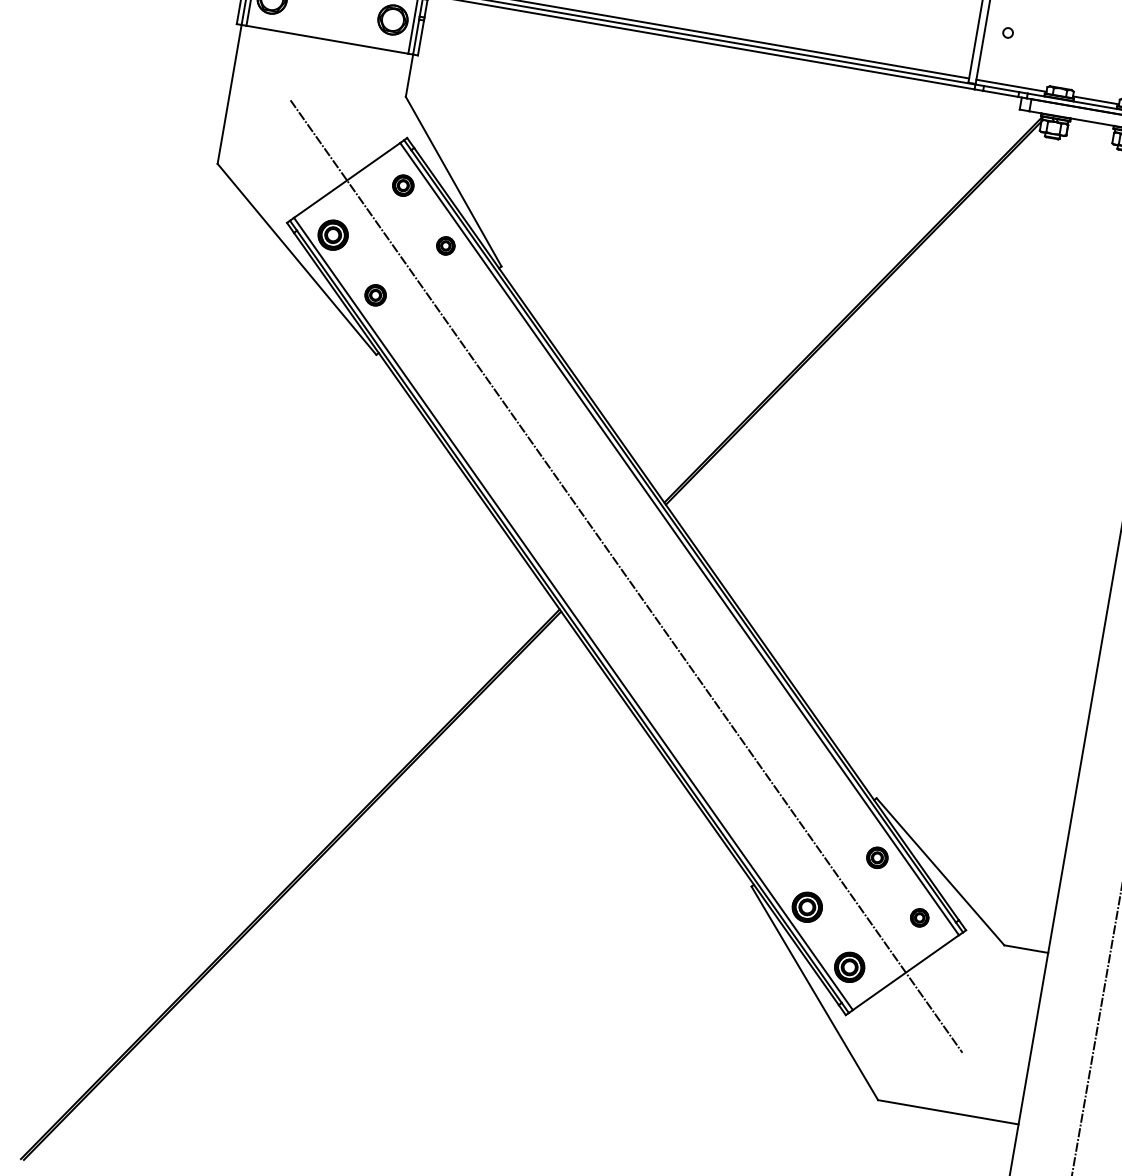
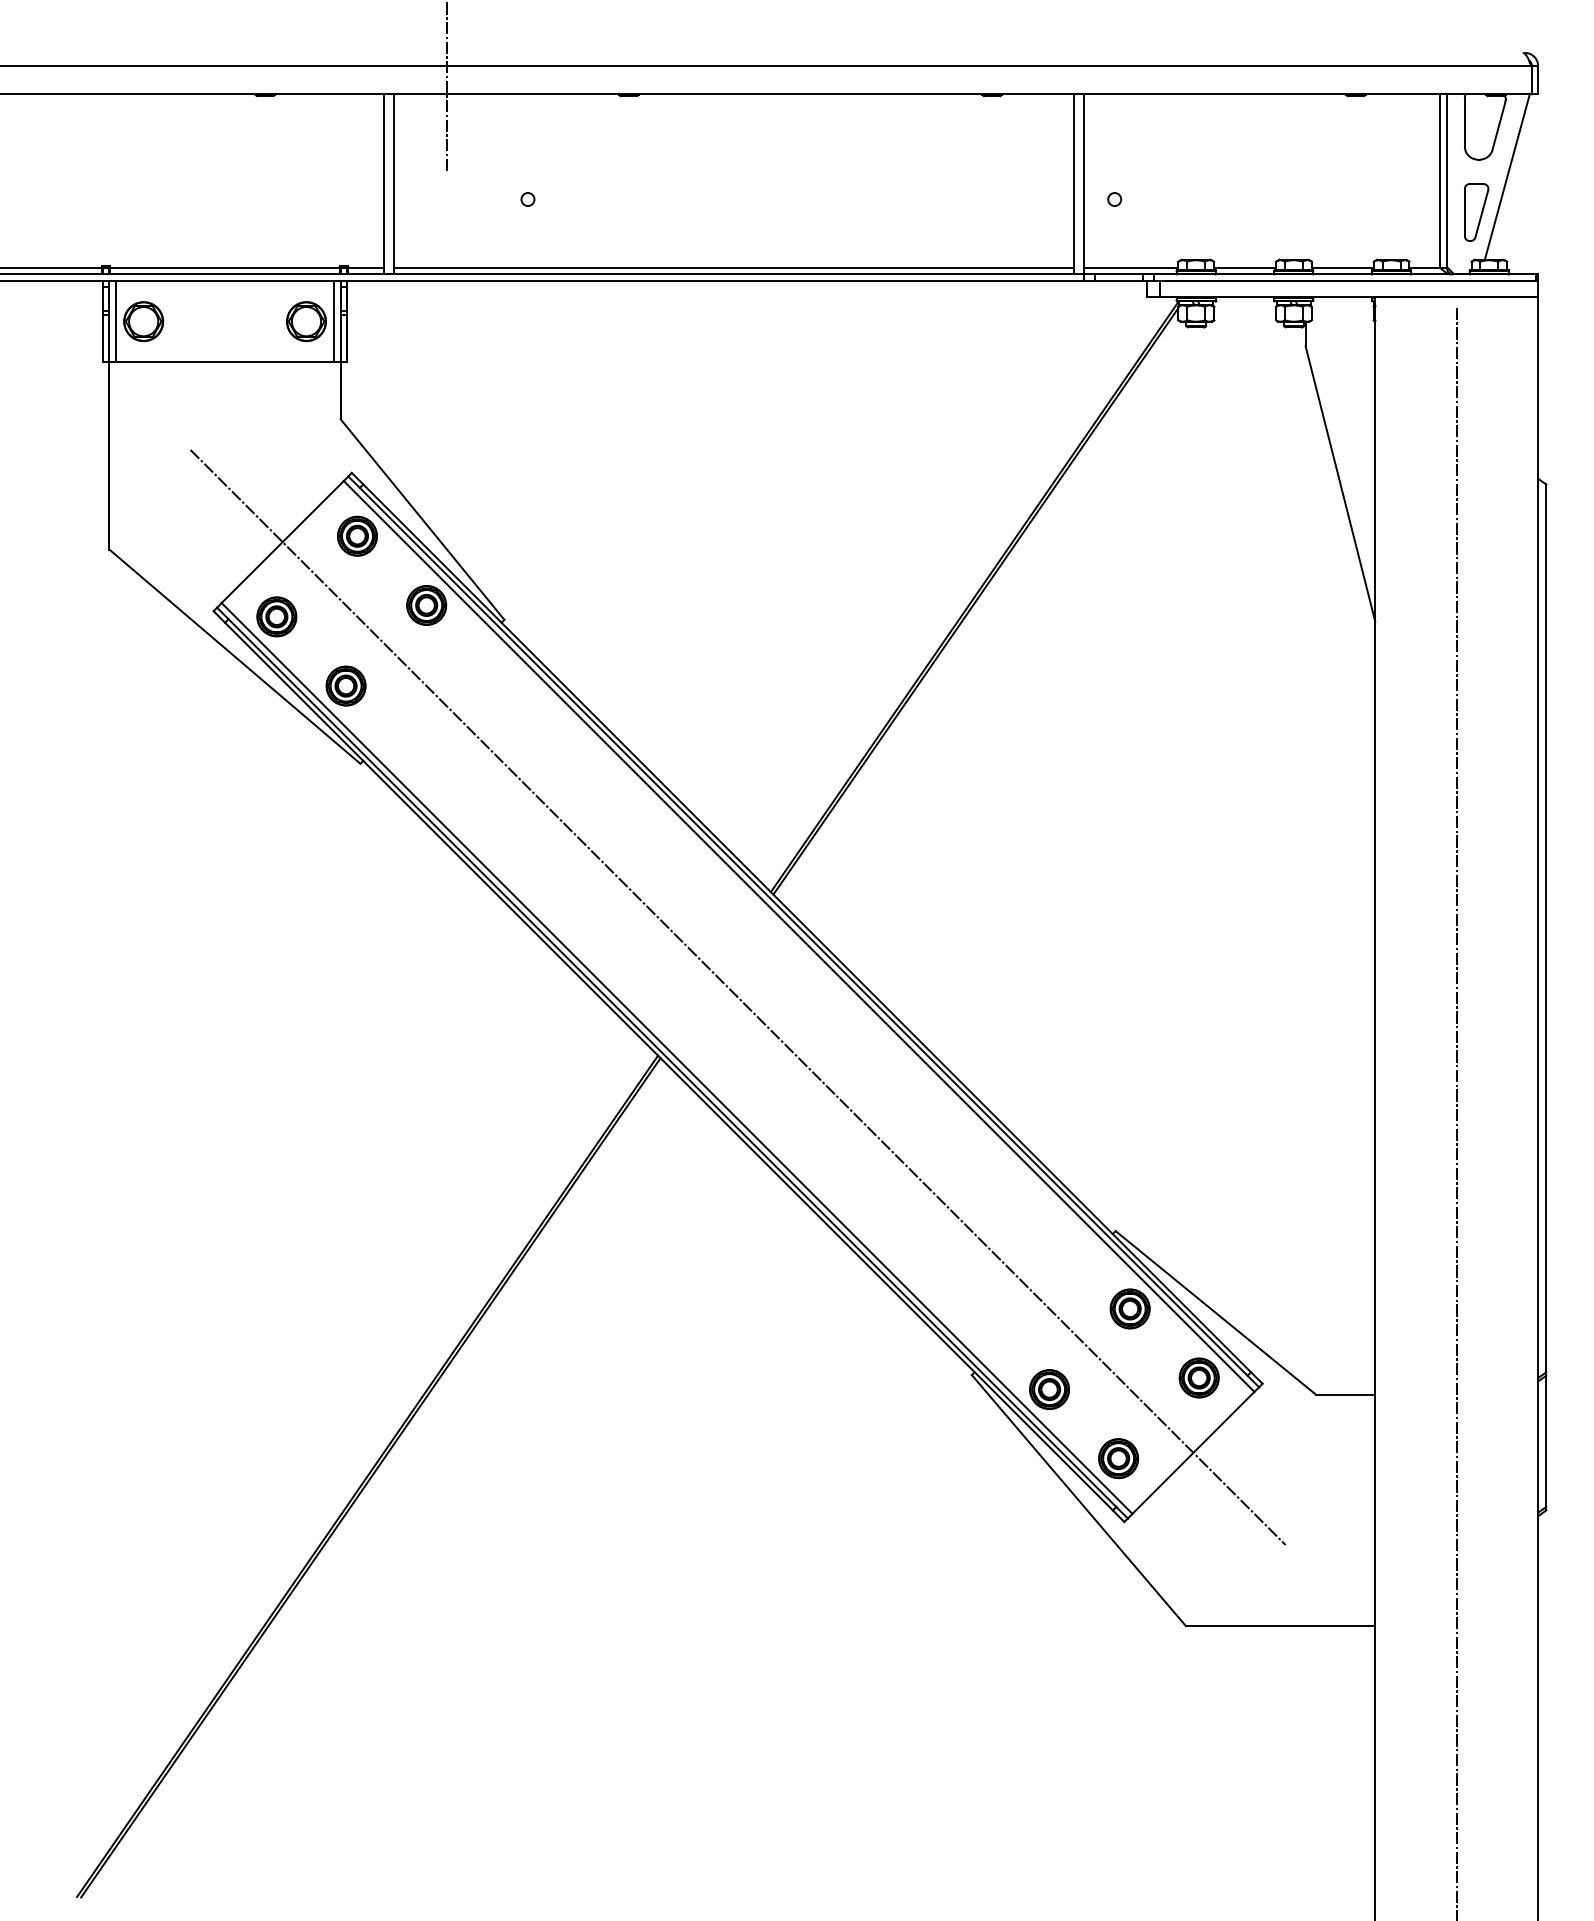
part: (403, 185) -> (357, 535), size x1.43
part: (445, 245) -> (426, 605), size x1.67
part: (375, 294) -> (345, 685), size x1.43
part: (876, 857) -> (1129, 1308), size x1.43
part: (919, 917) -> (1198, 1377), size x1.67

